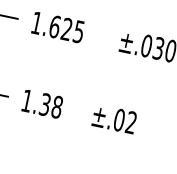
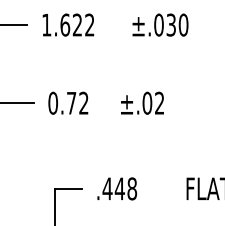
text: (78, 31) -> (89, 24), 1.625 -> 1.622
text: (42, 103) -> (68, 102), 1.38 -> 0.72

